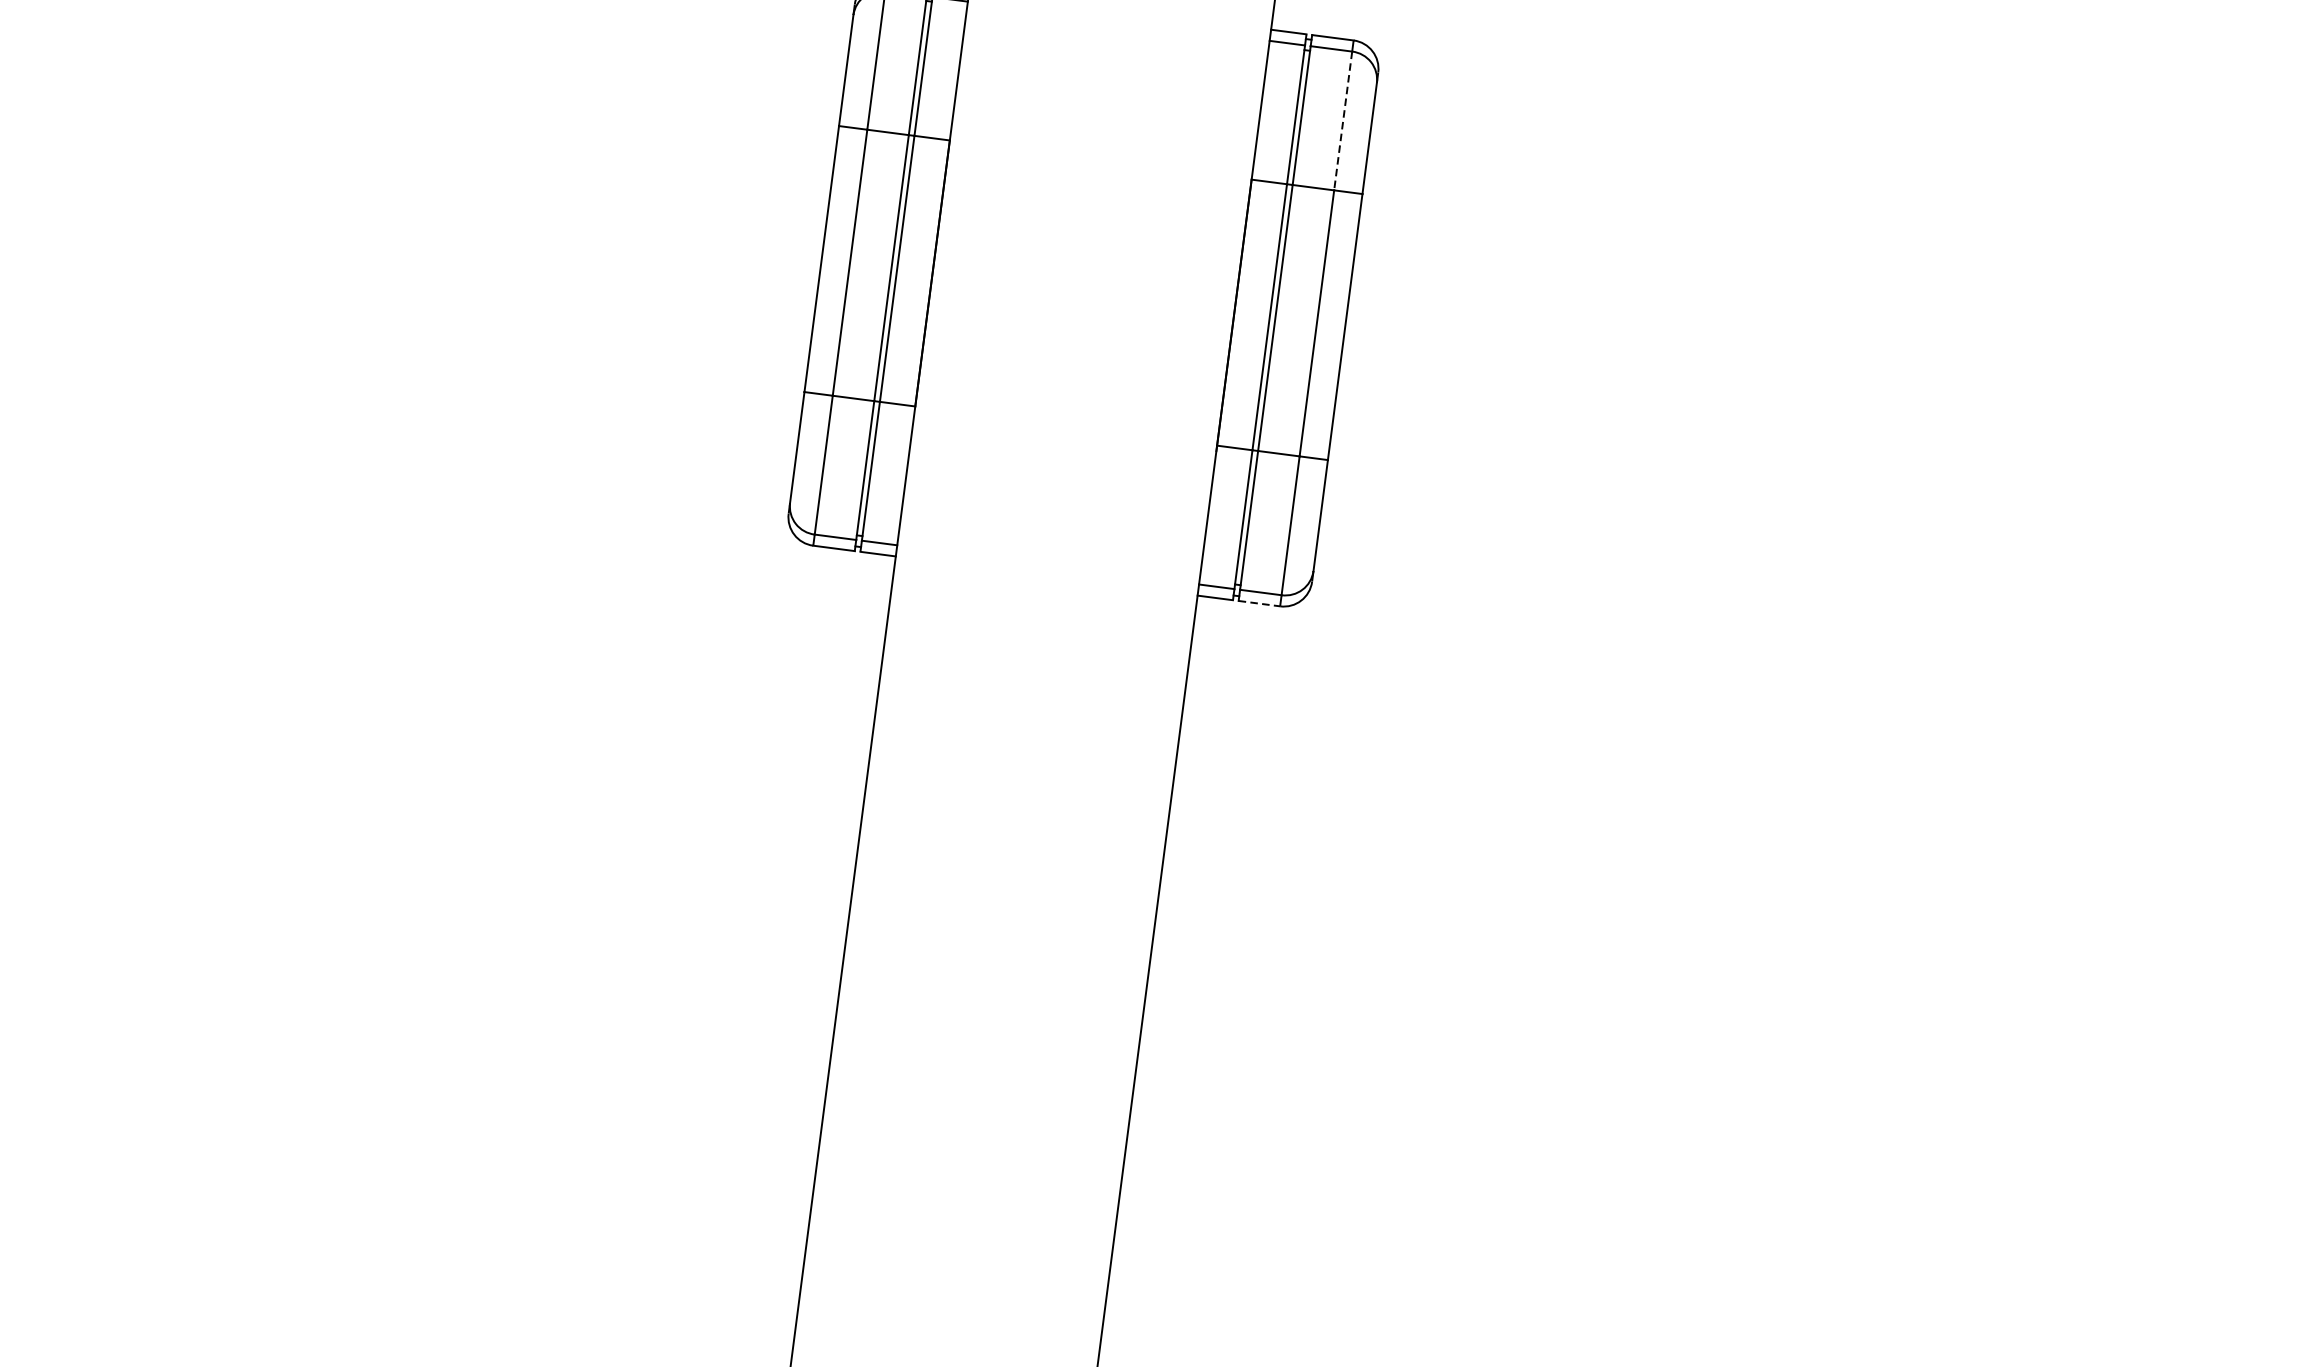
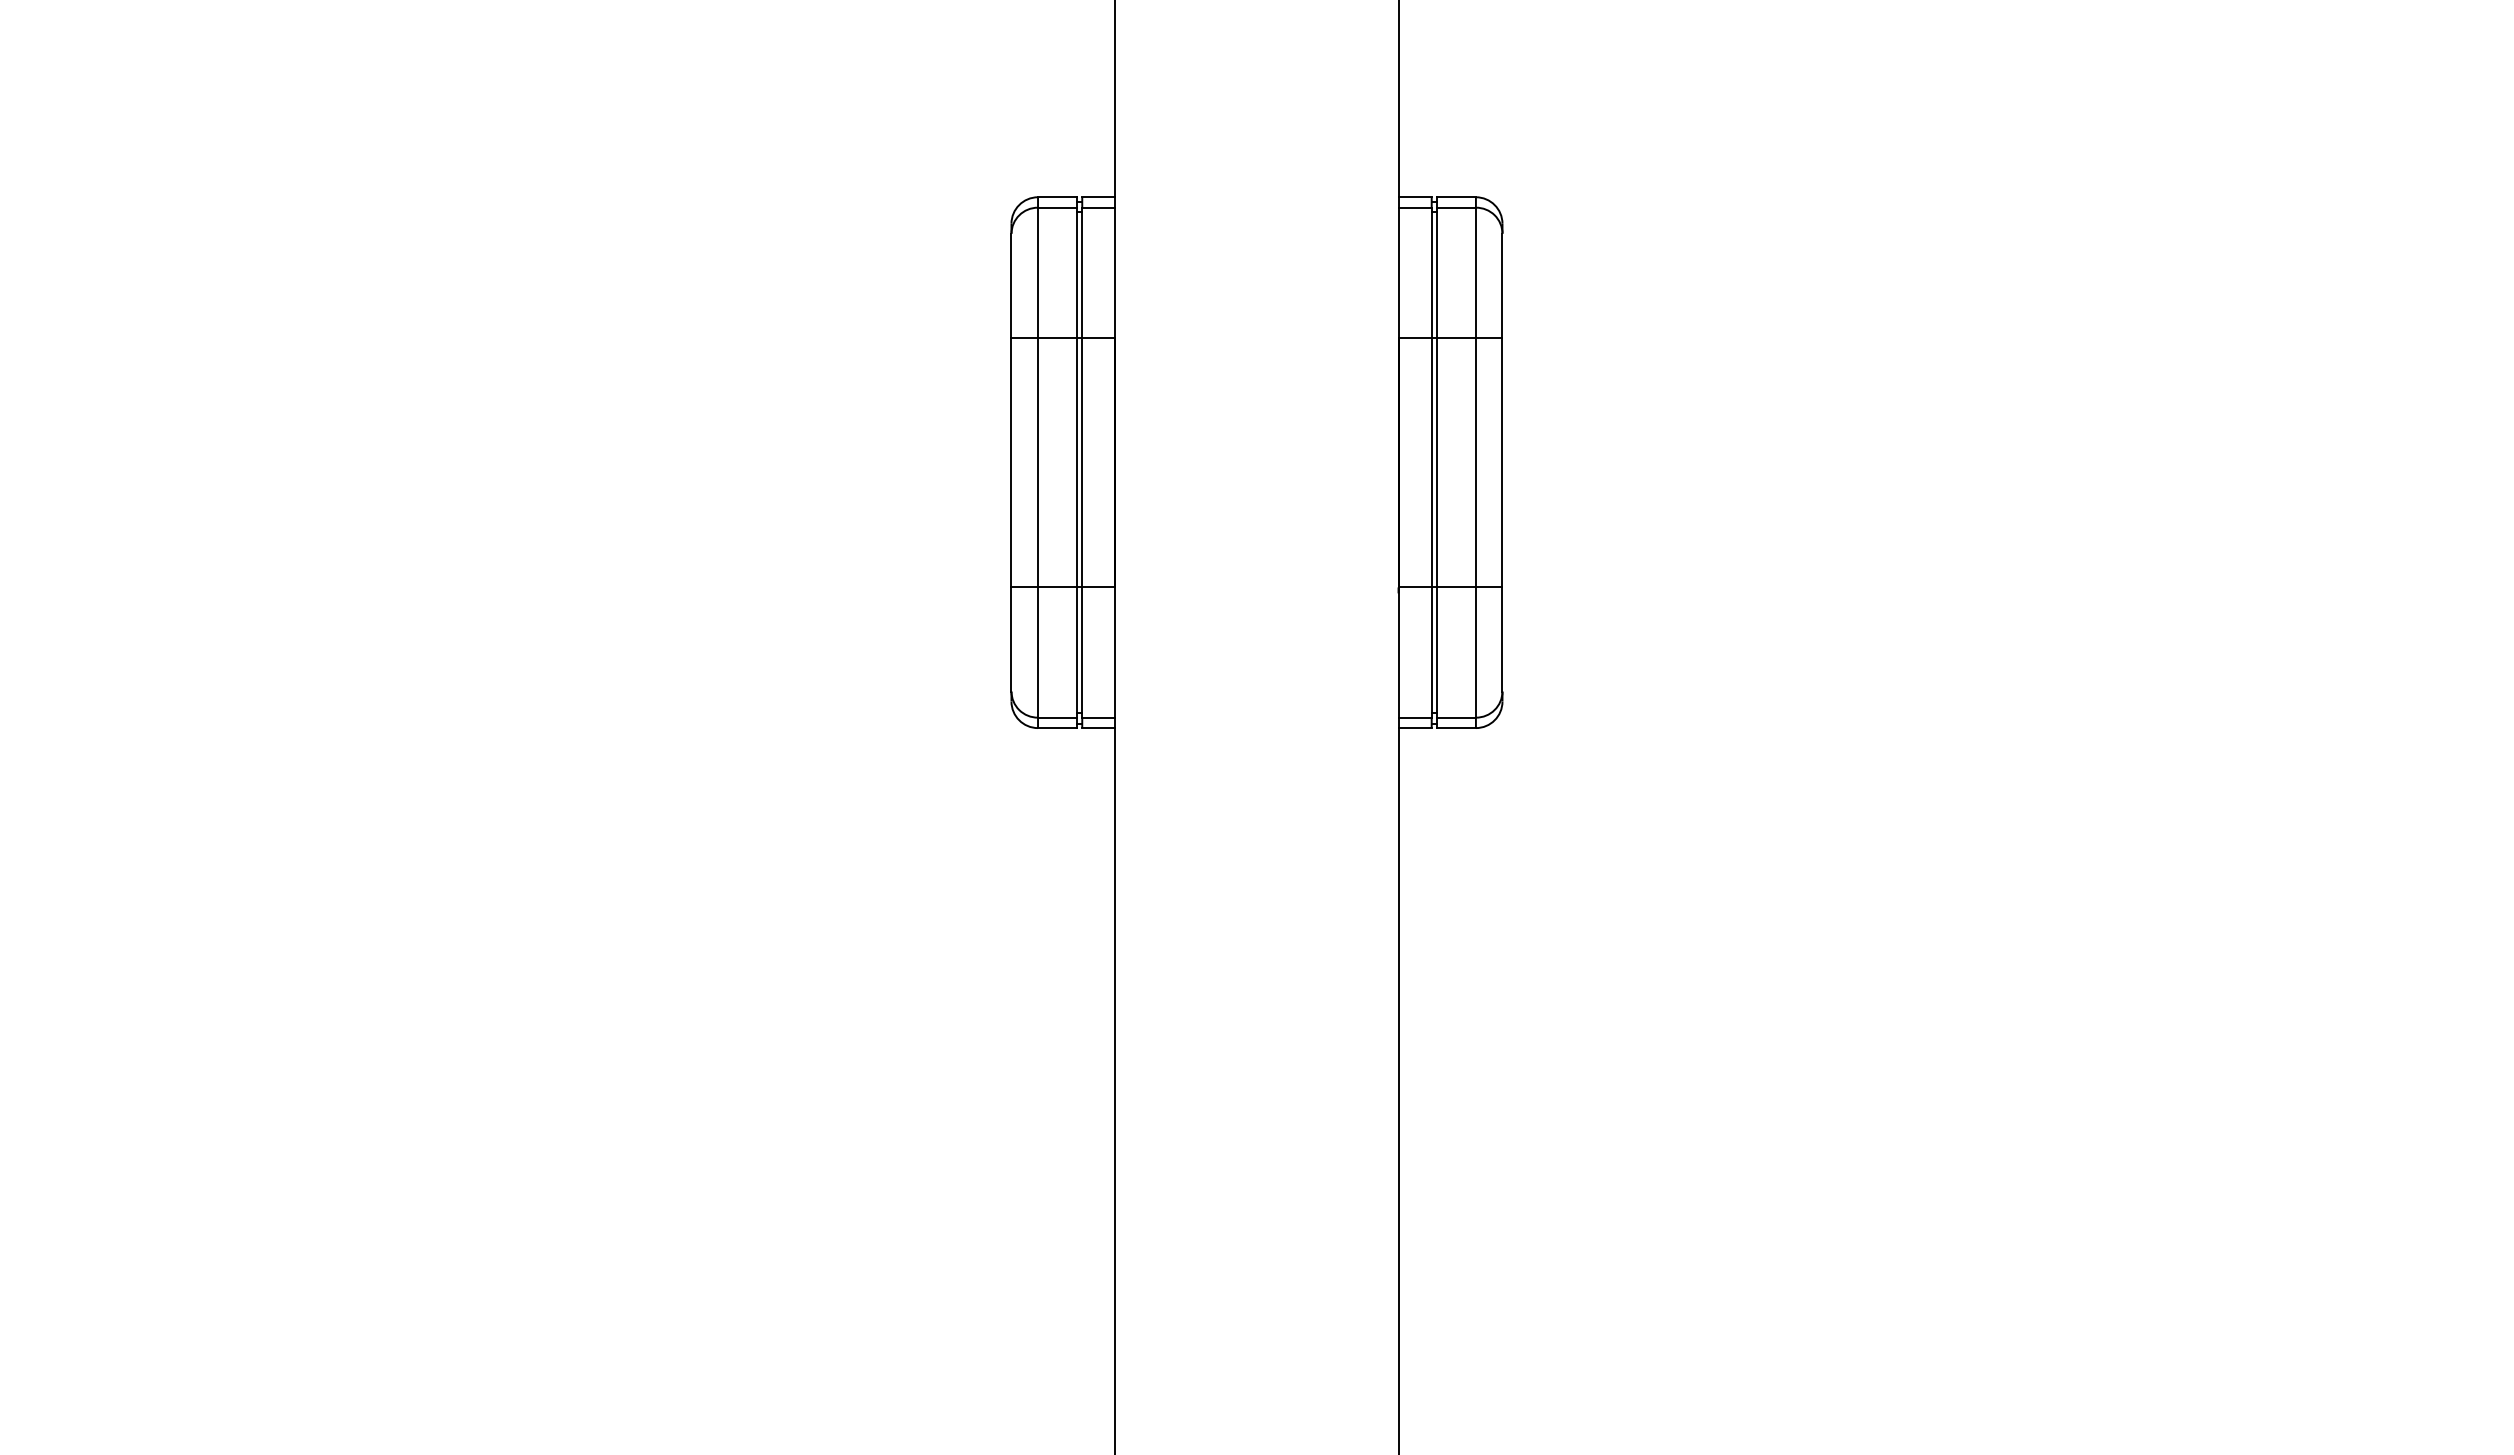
line: (1342, 121) -> (1475, 273), dashed -> solid
line: (1259, 604) -> (1456, 728), dashed -> solid

